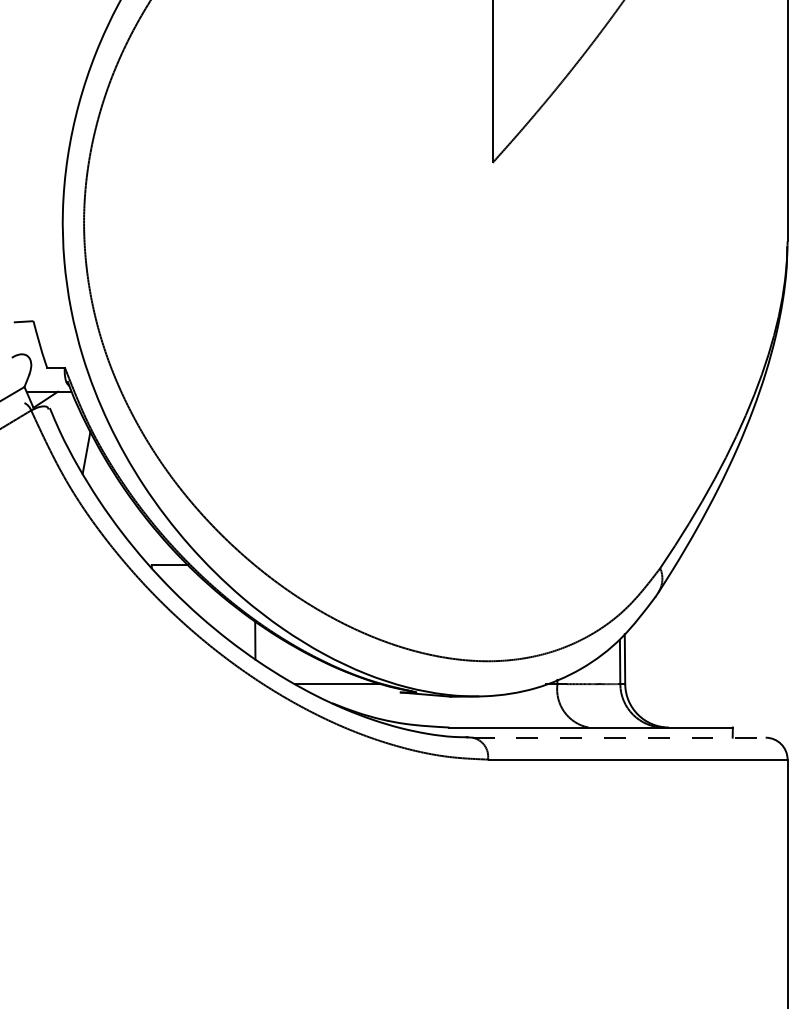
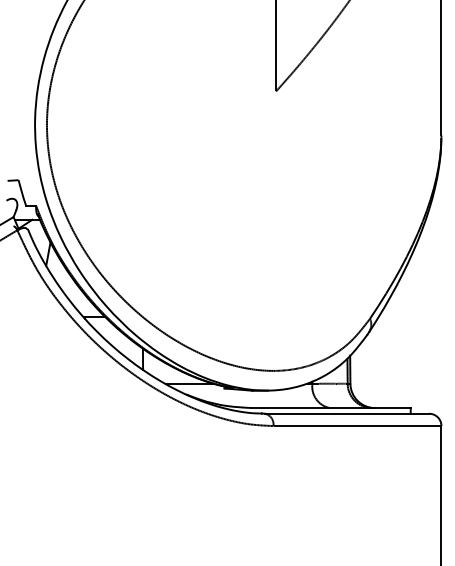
line: (620, 737) -> (347, 413), dashed -> solid

